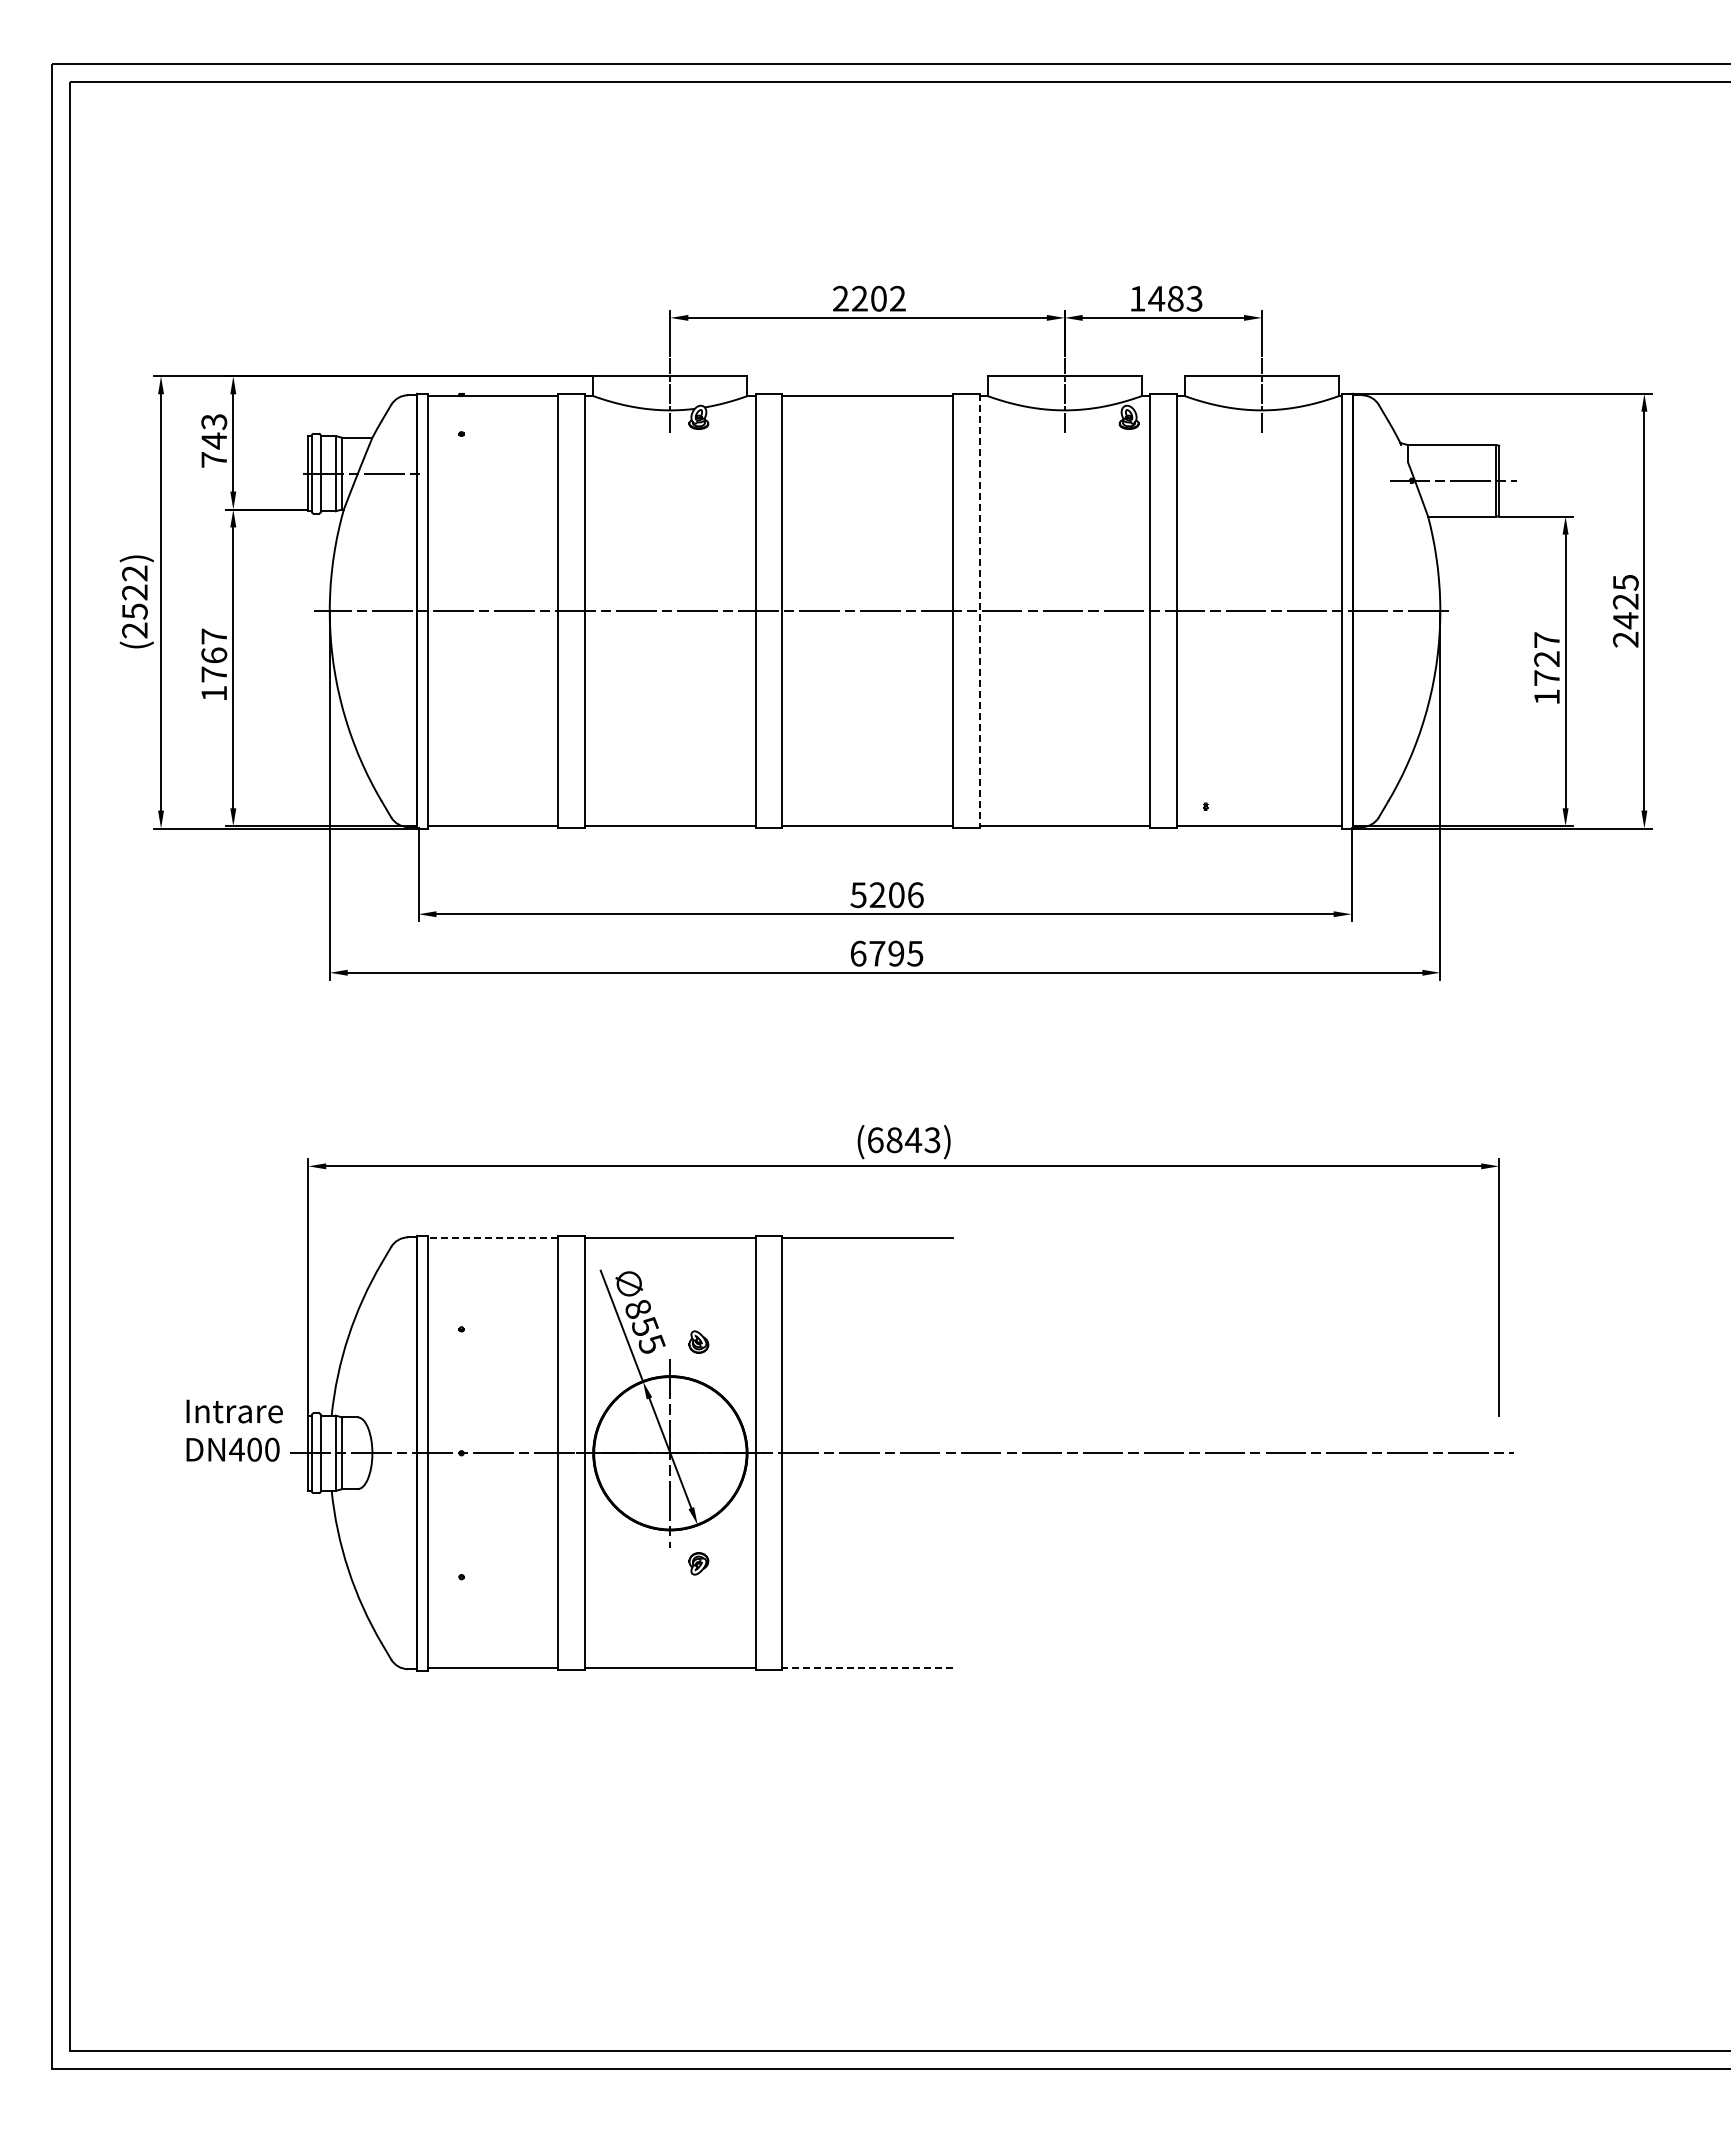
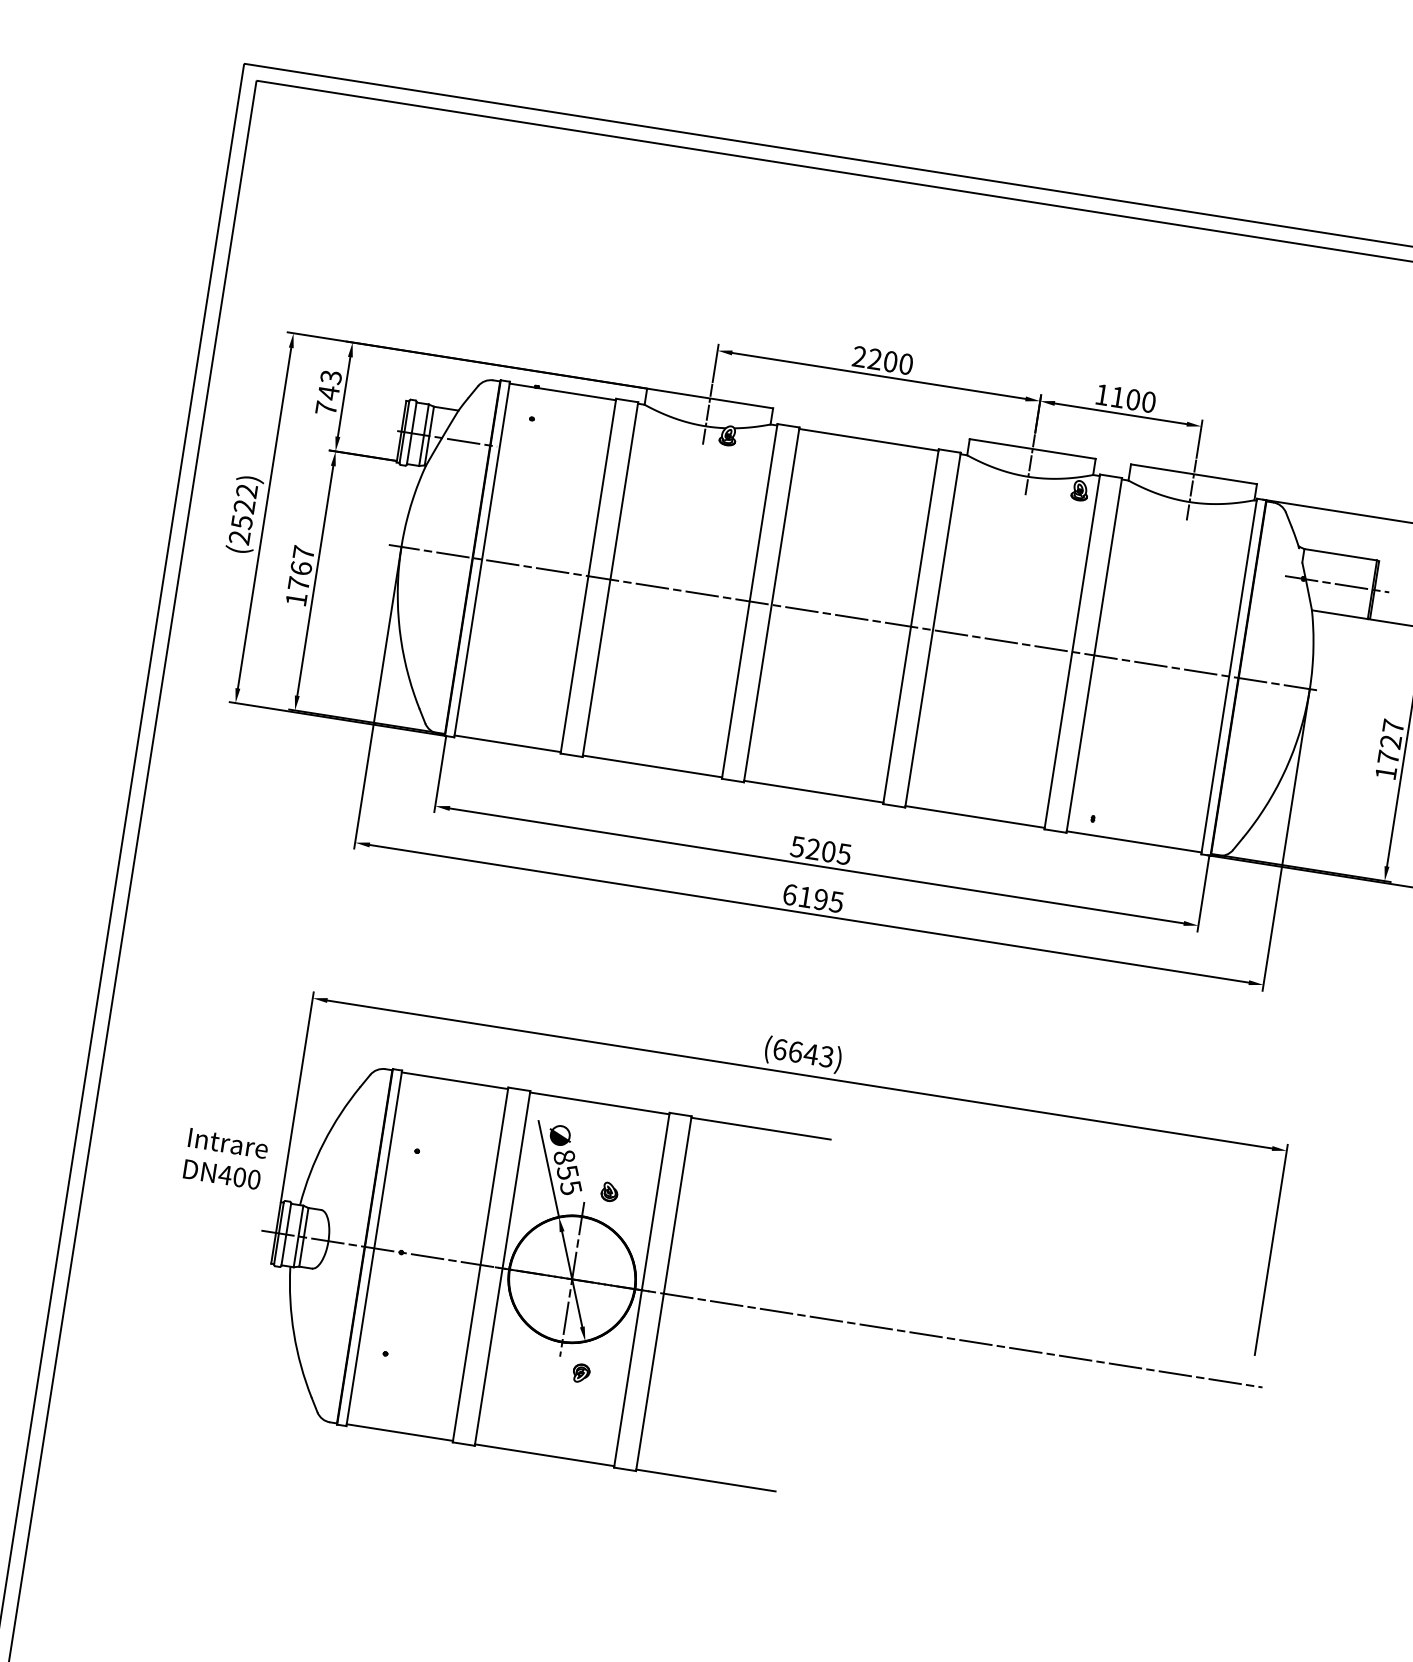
text: (897, 298) -> (905, 363), 2202 -> 2200
text: (1175, 298) -> (1133, 399), 1483 -> 1100
line: (979, 611) -> (932, 630), dashed -> solid
text: (915, 895) -> (844, 854), 5206 -> 5205
text: (877, 953) -> (805, 897), 6795 -> 6195
text: (894, 1140) -> (795, 1052), (6843) -> (6643)
line: (493, 1238) -> (455, 1081), dashed -> solid
text: (234, 1430) -> (225, 1159), moved
line: (867, 1668) -> (705, 1480), dashed -> solid

